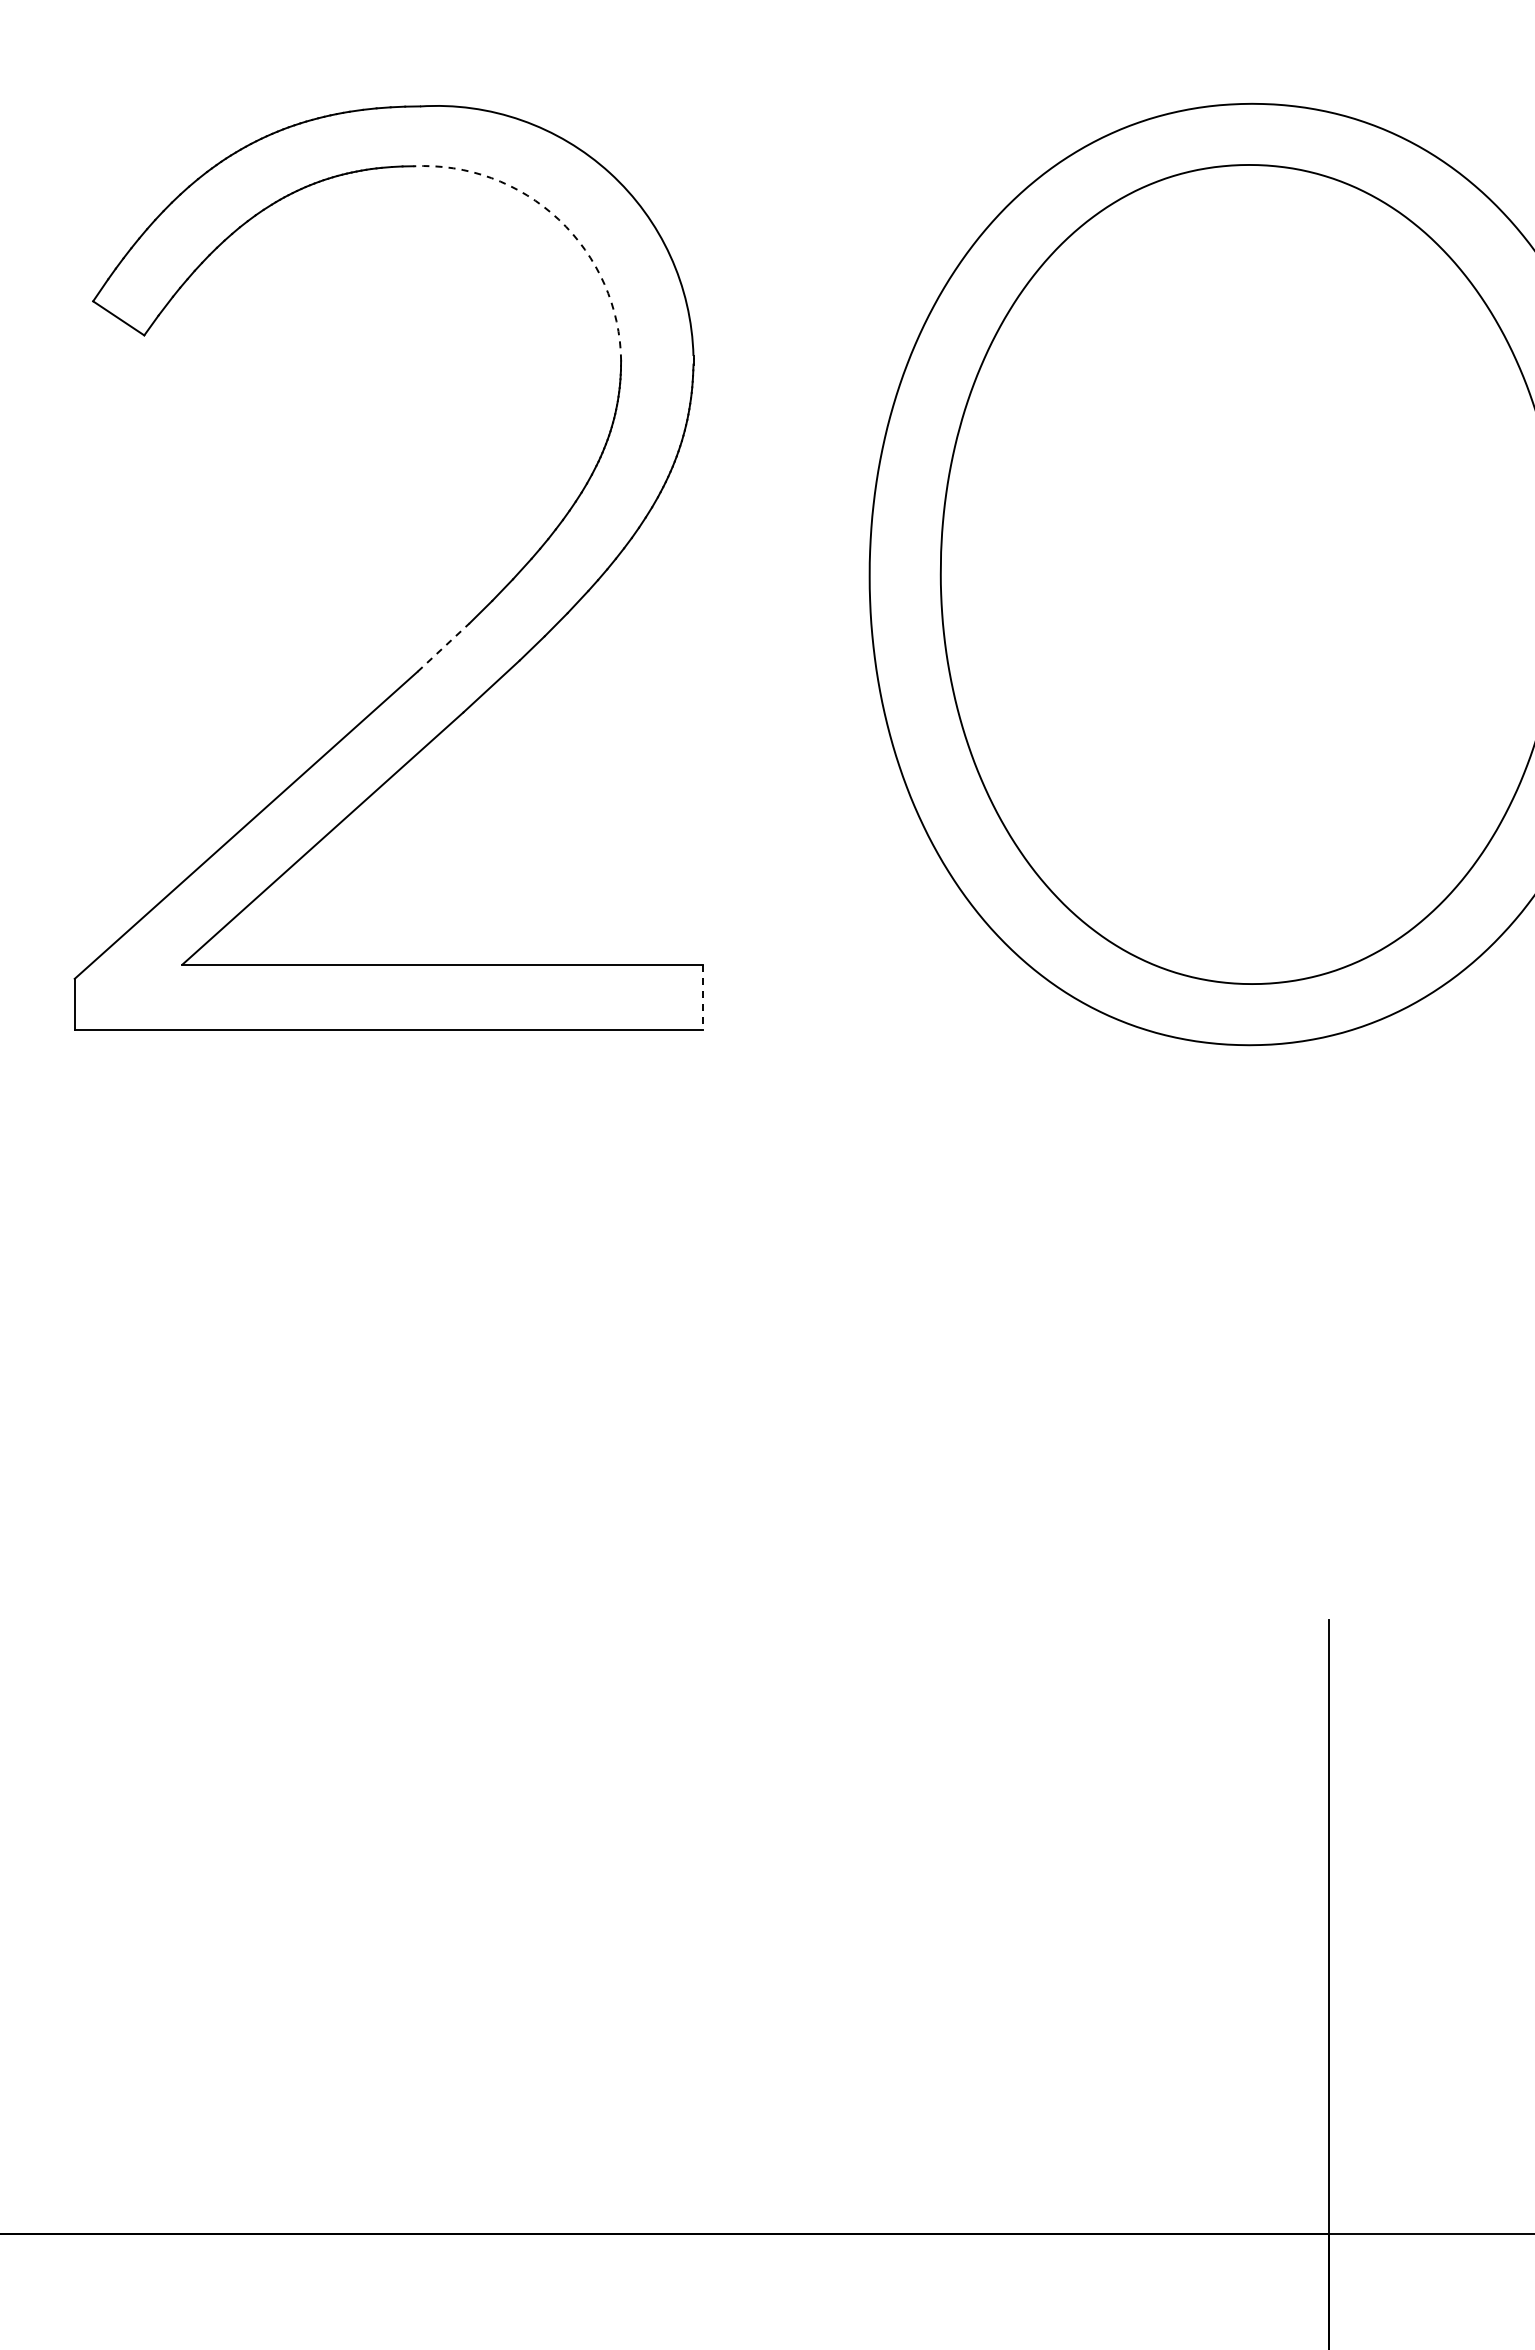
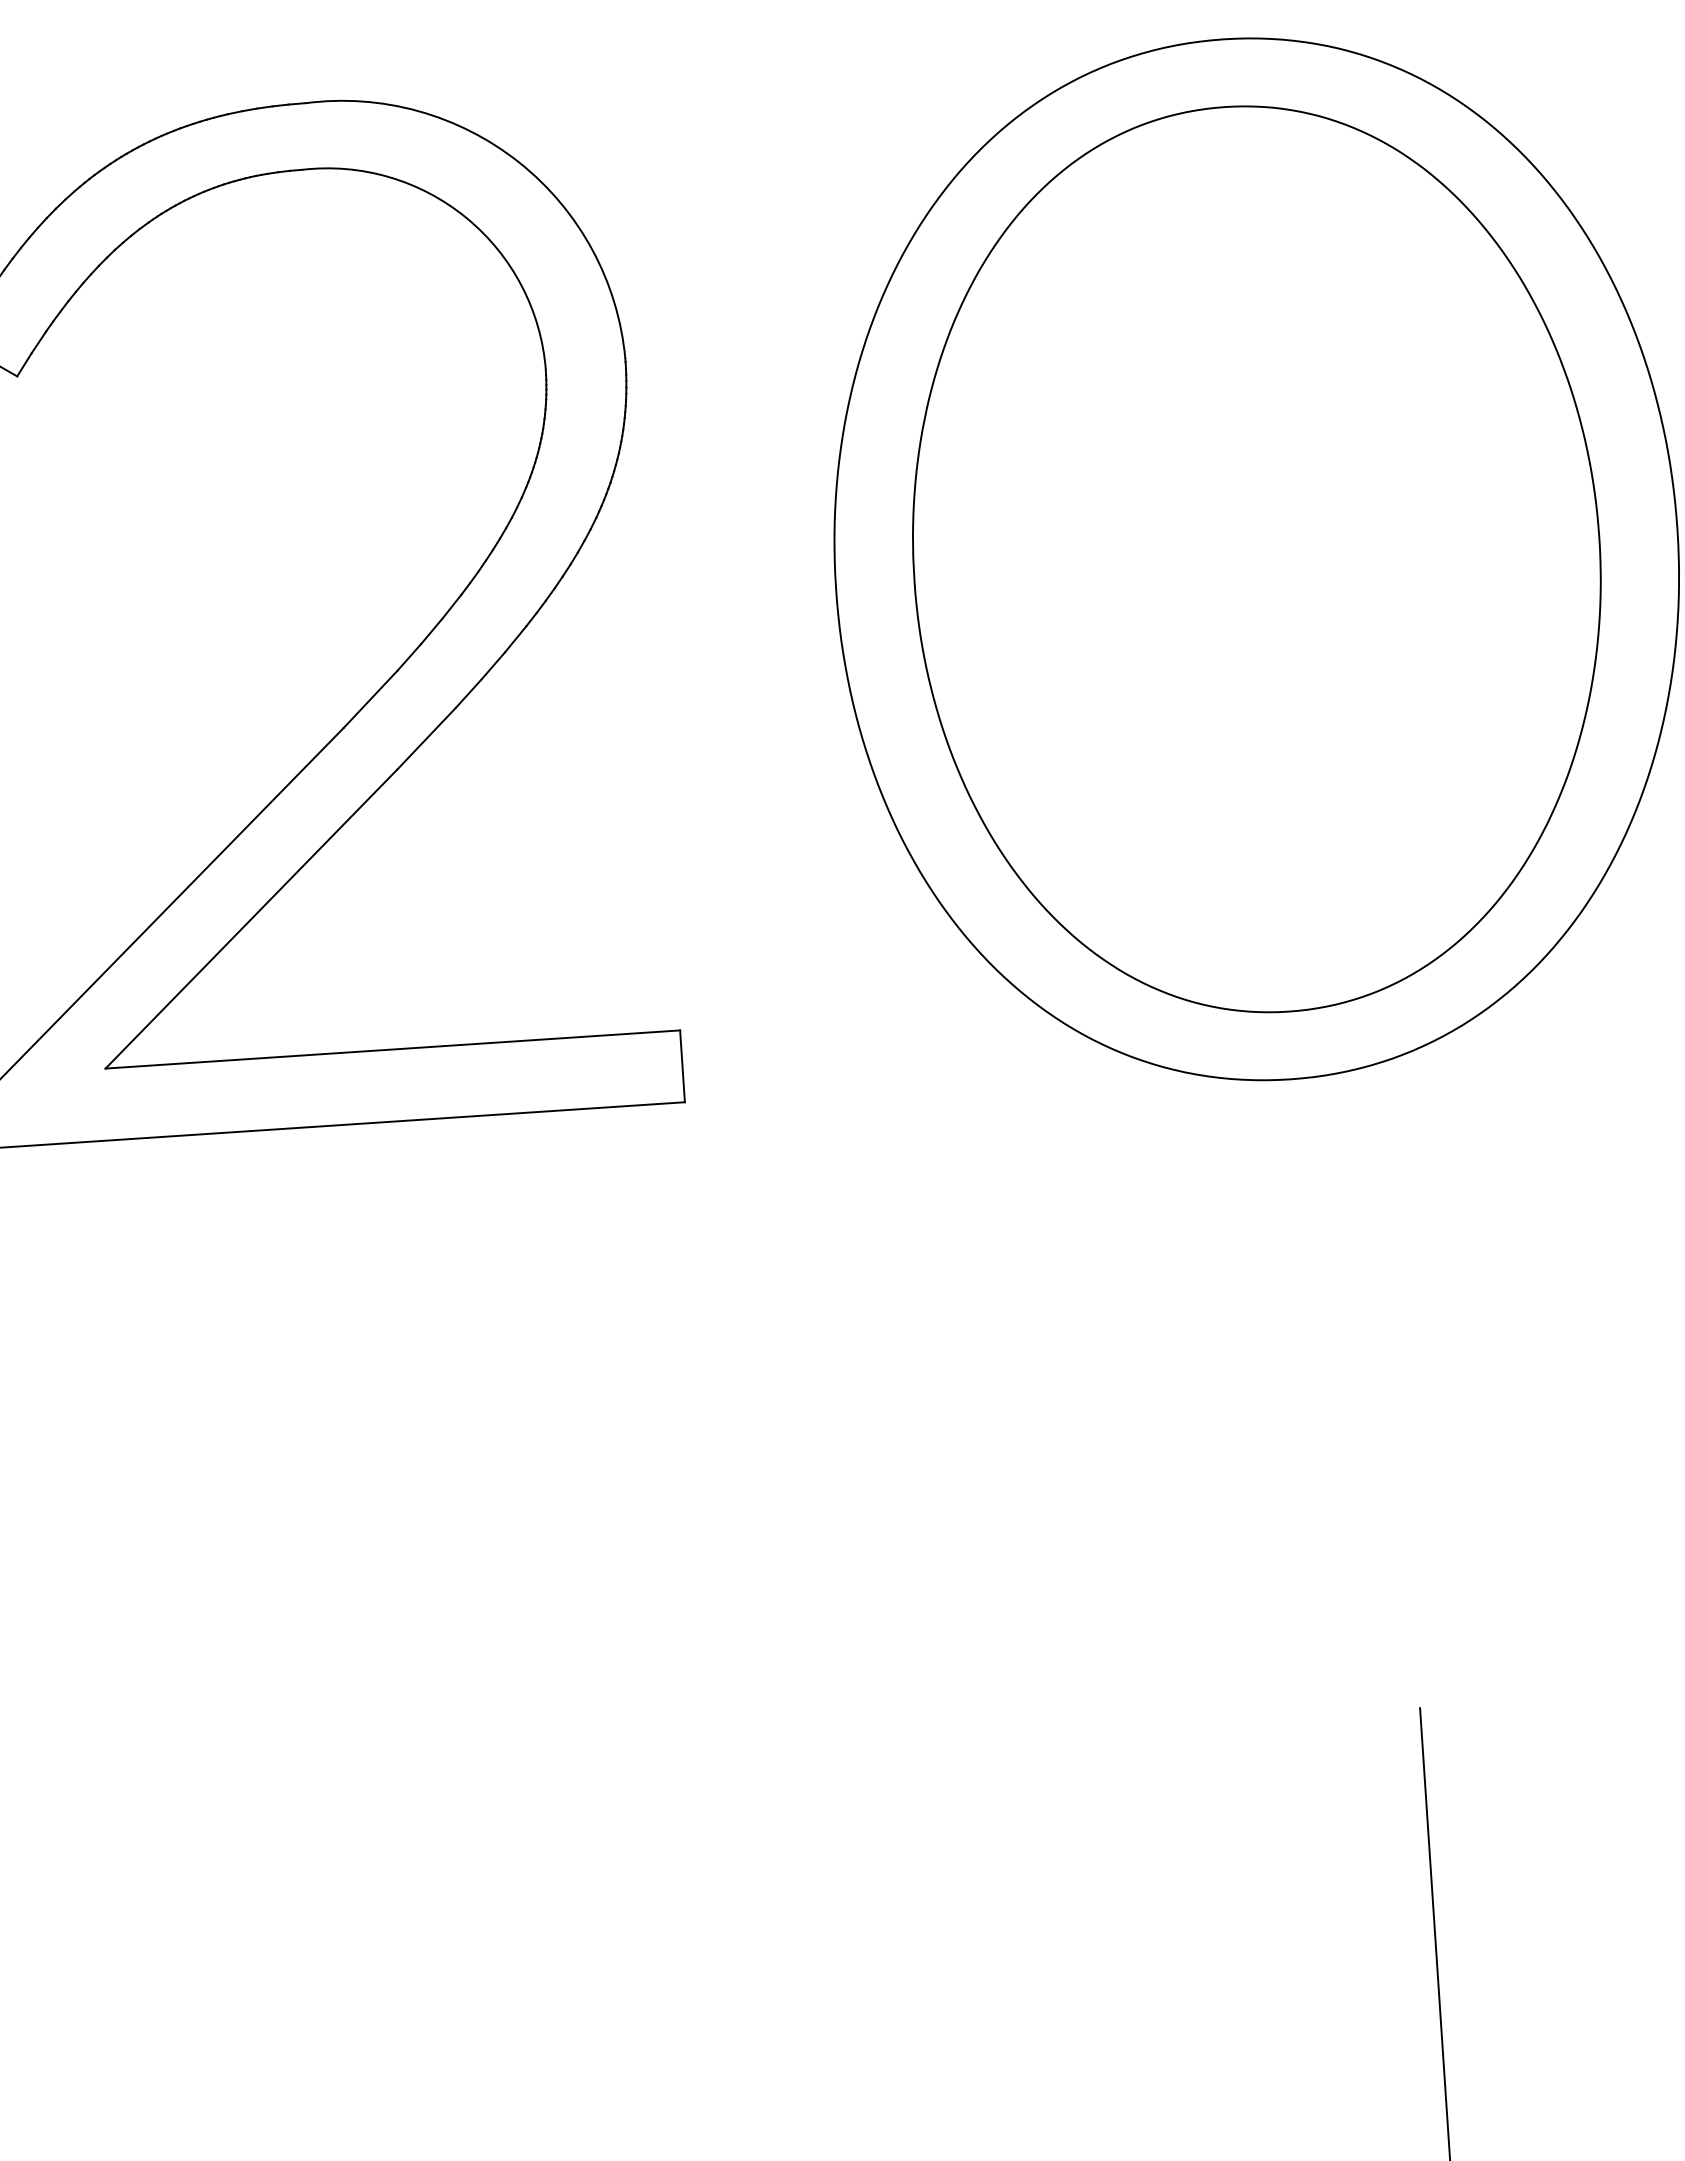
arc: (558, 219) -> (466, 217), dashed -> solid
line: (443, 647) -> (370, 699), dashed -> solid
line: (702, 997) -> (682, 1066), dashed -> solid

